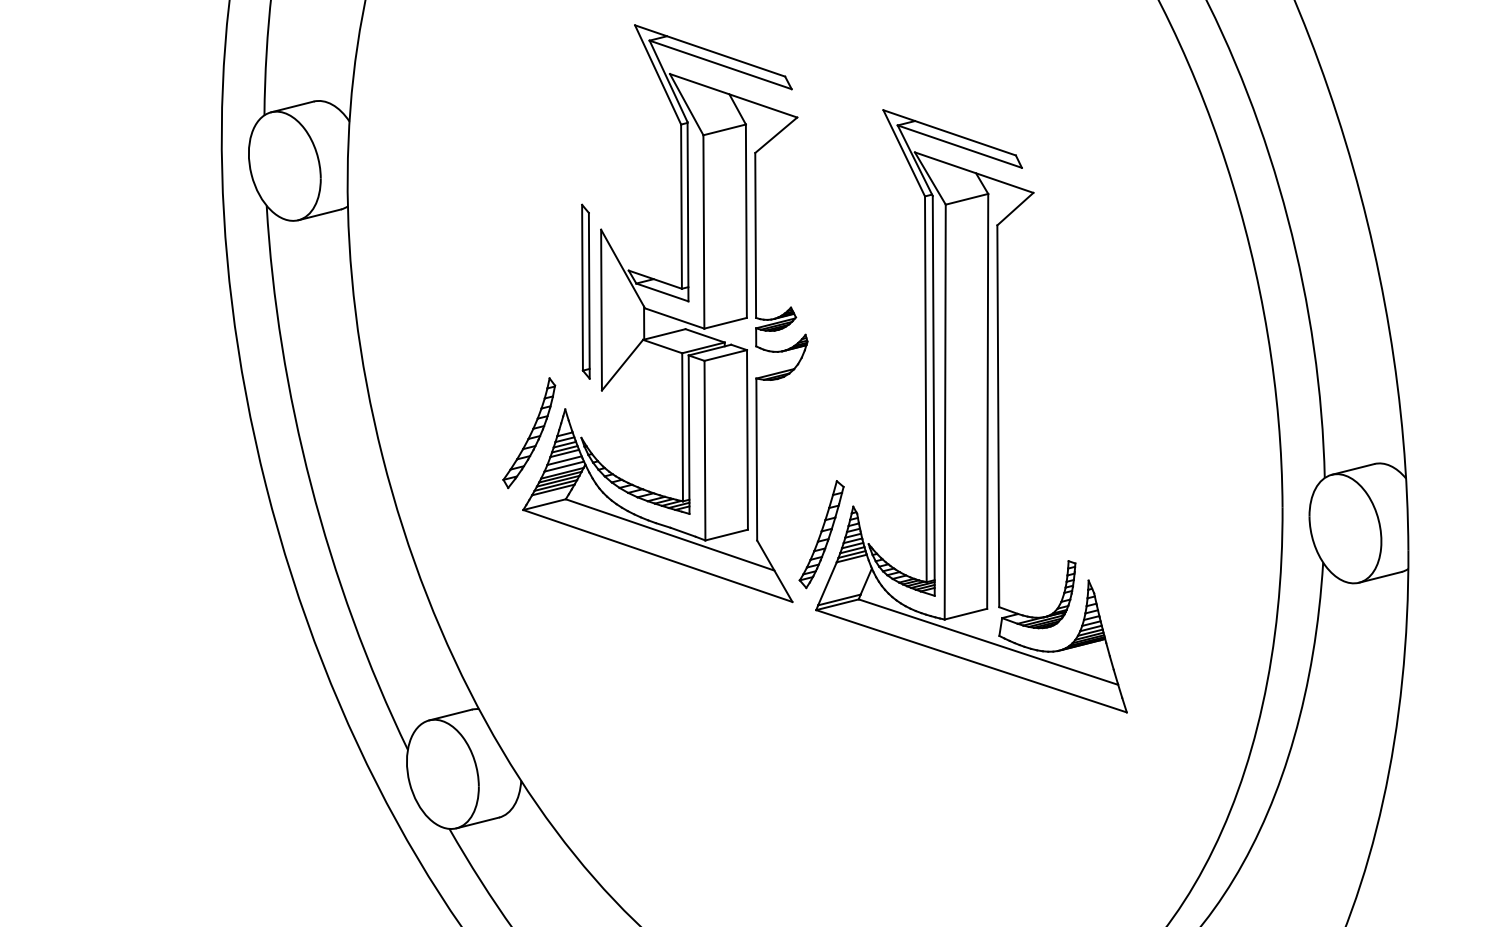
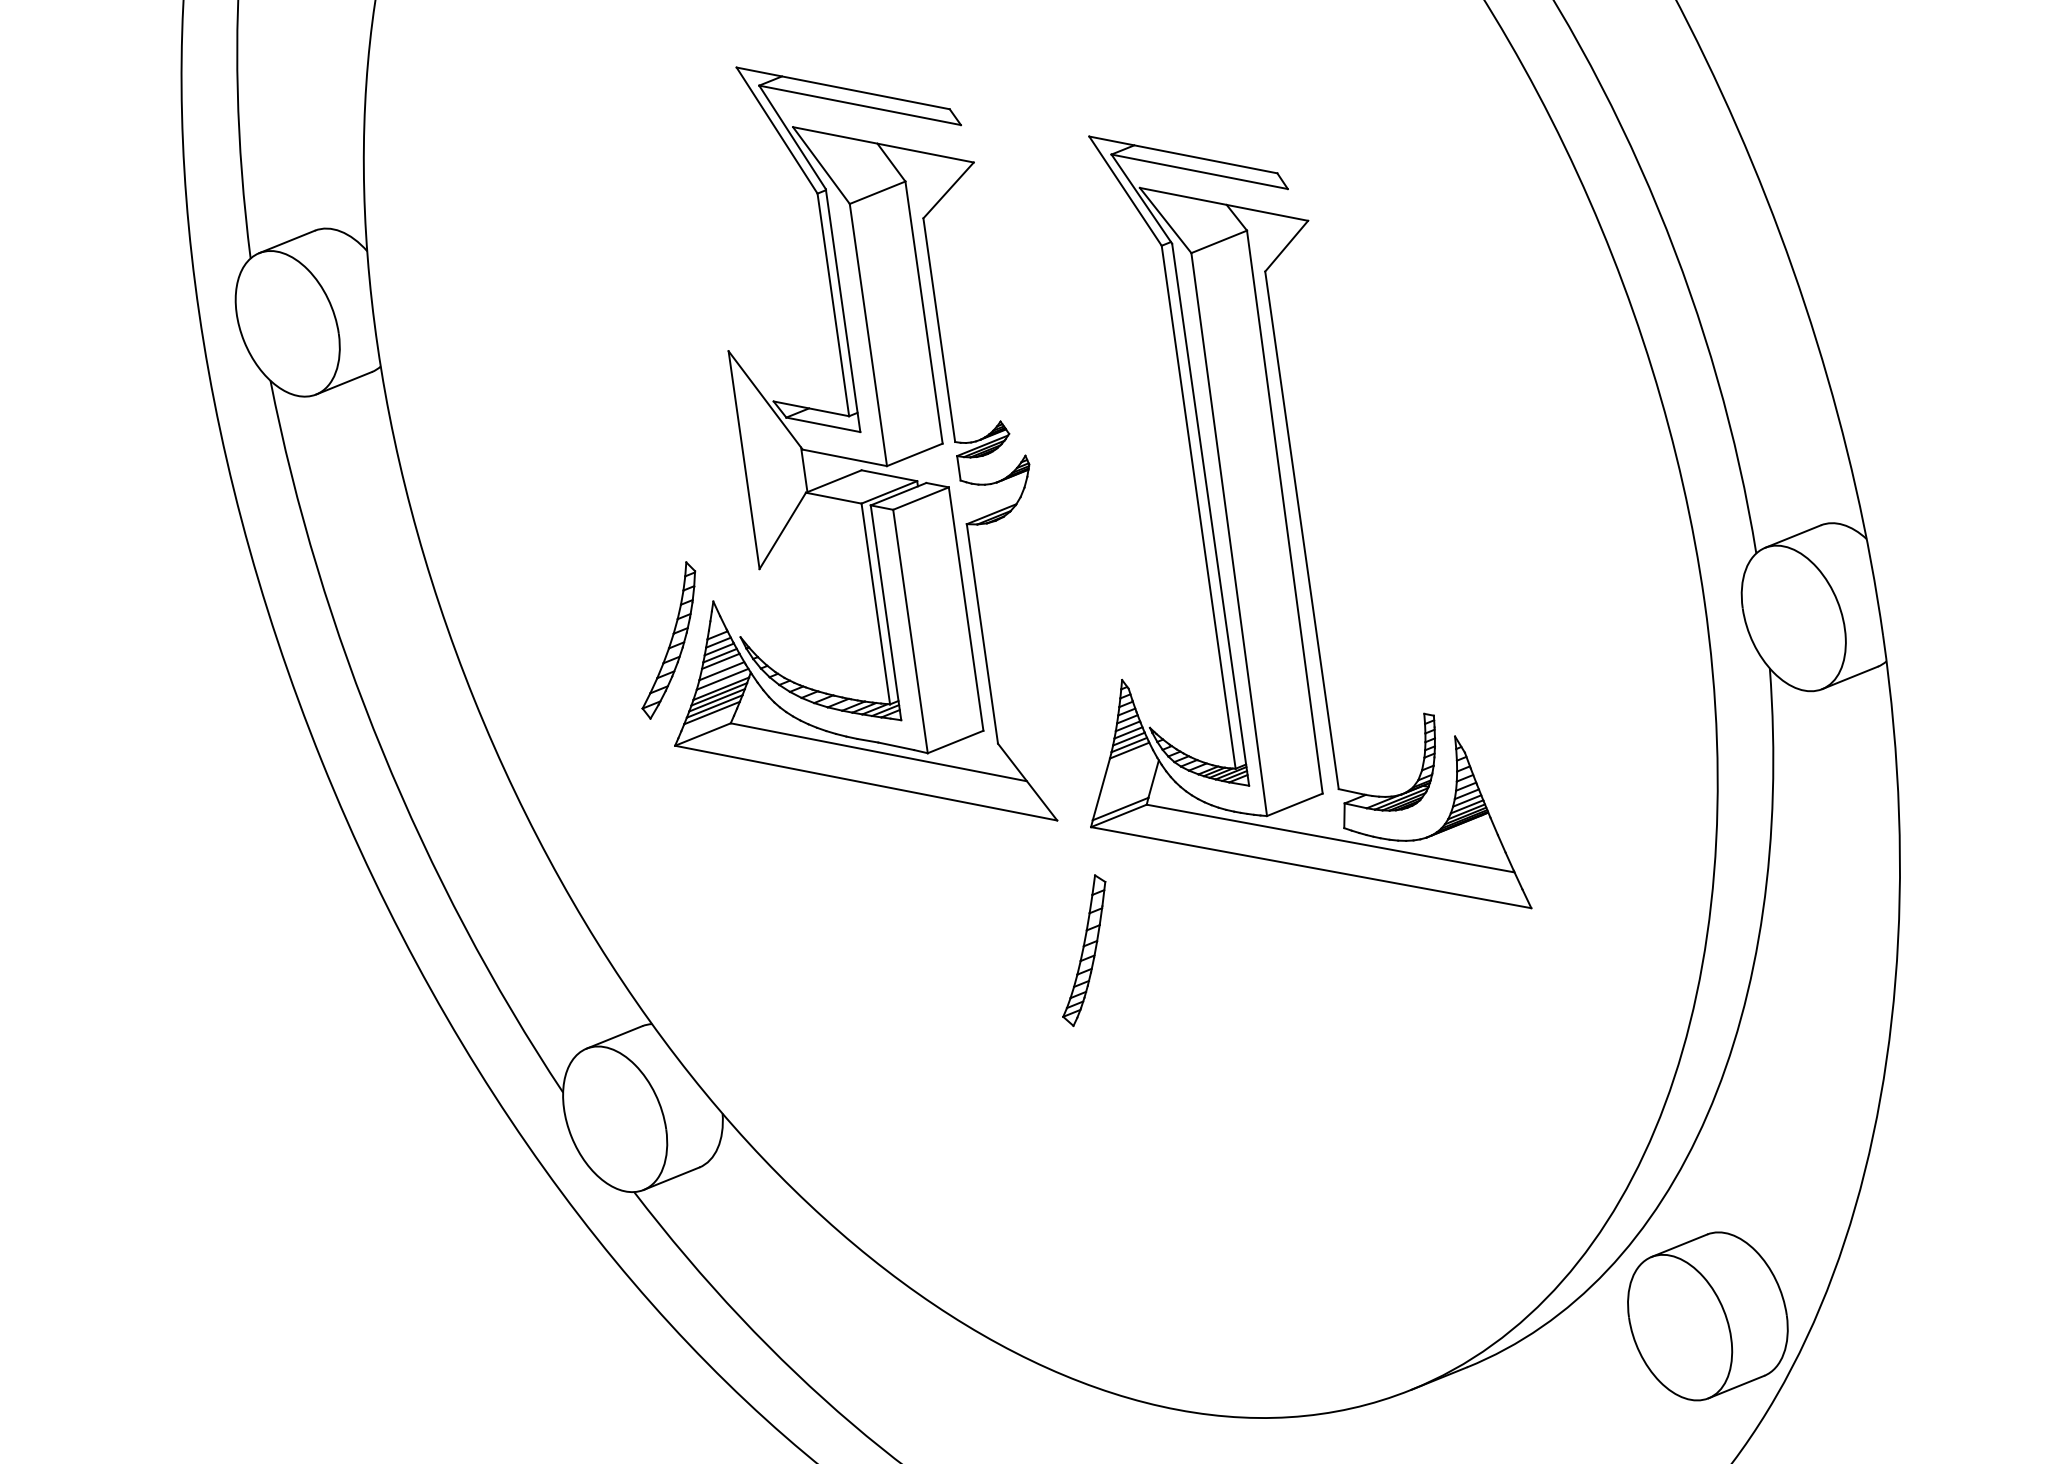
part: (585, 291) -> (719, 437), removed
part: (821, 534) -> (1084, 950), moved

